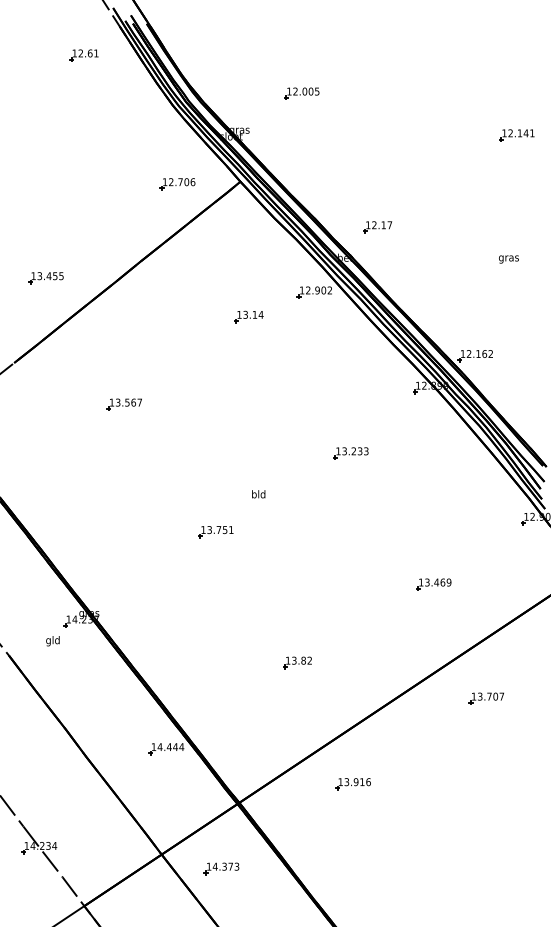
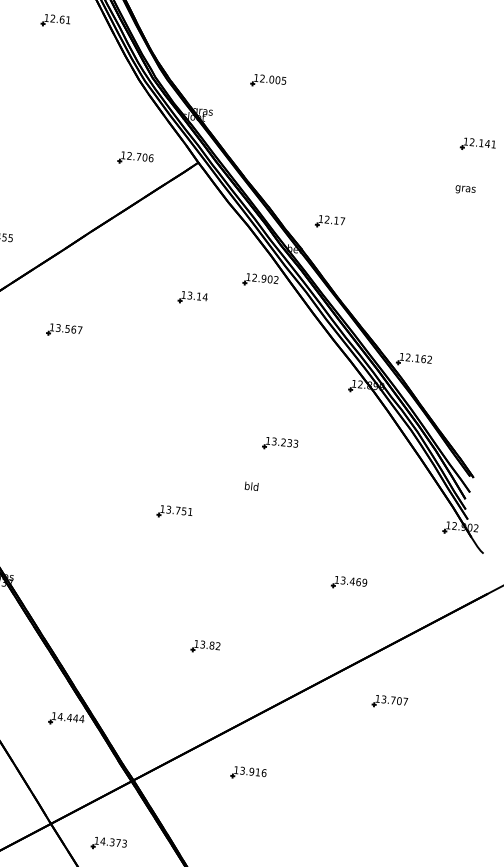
text: (508, 259) -> (465, 189), moved
part: (123, 404) -> (63, 330), moved
text: (258, 494) -> (251, 486), moved
part: (215, 532) -> (174, 512), moved

